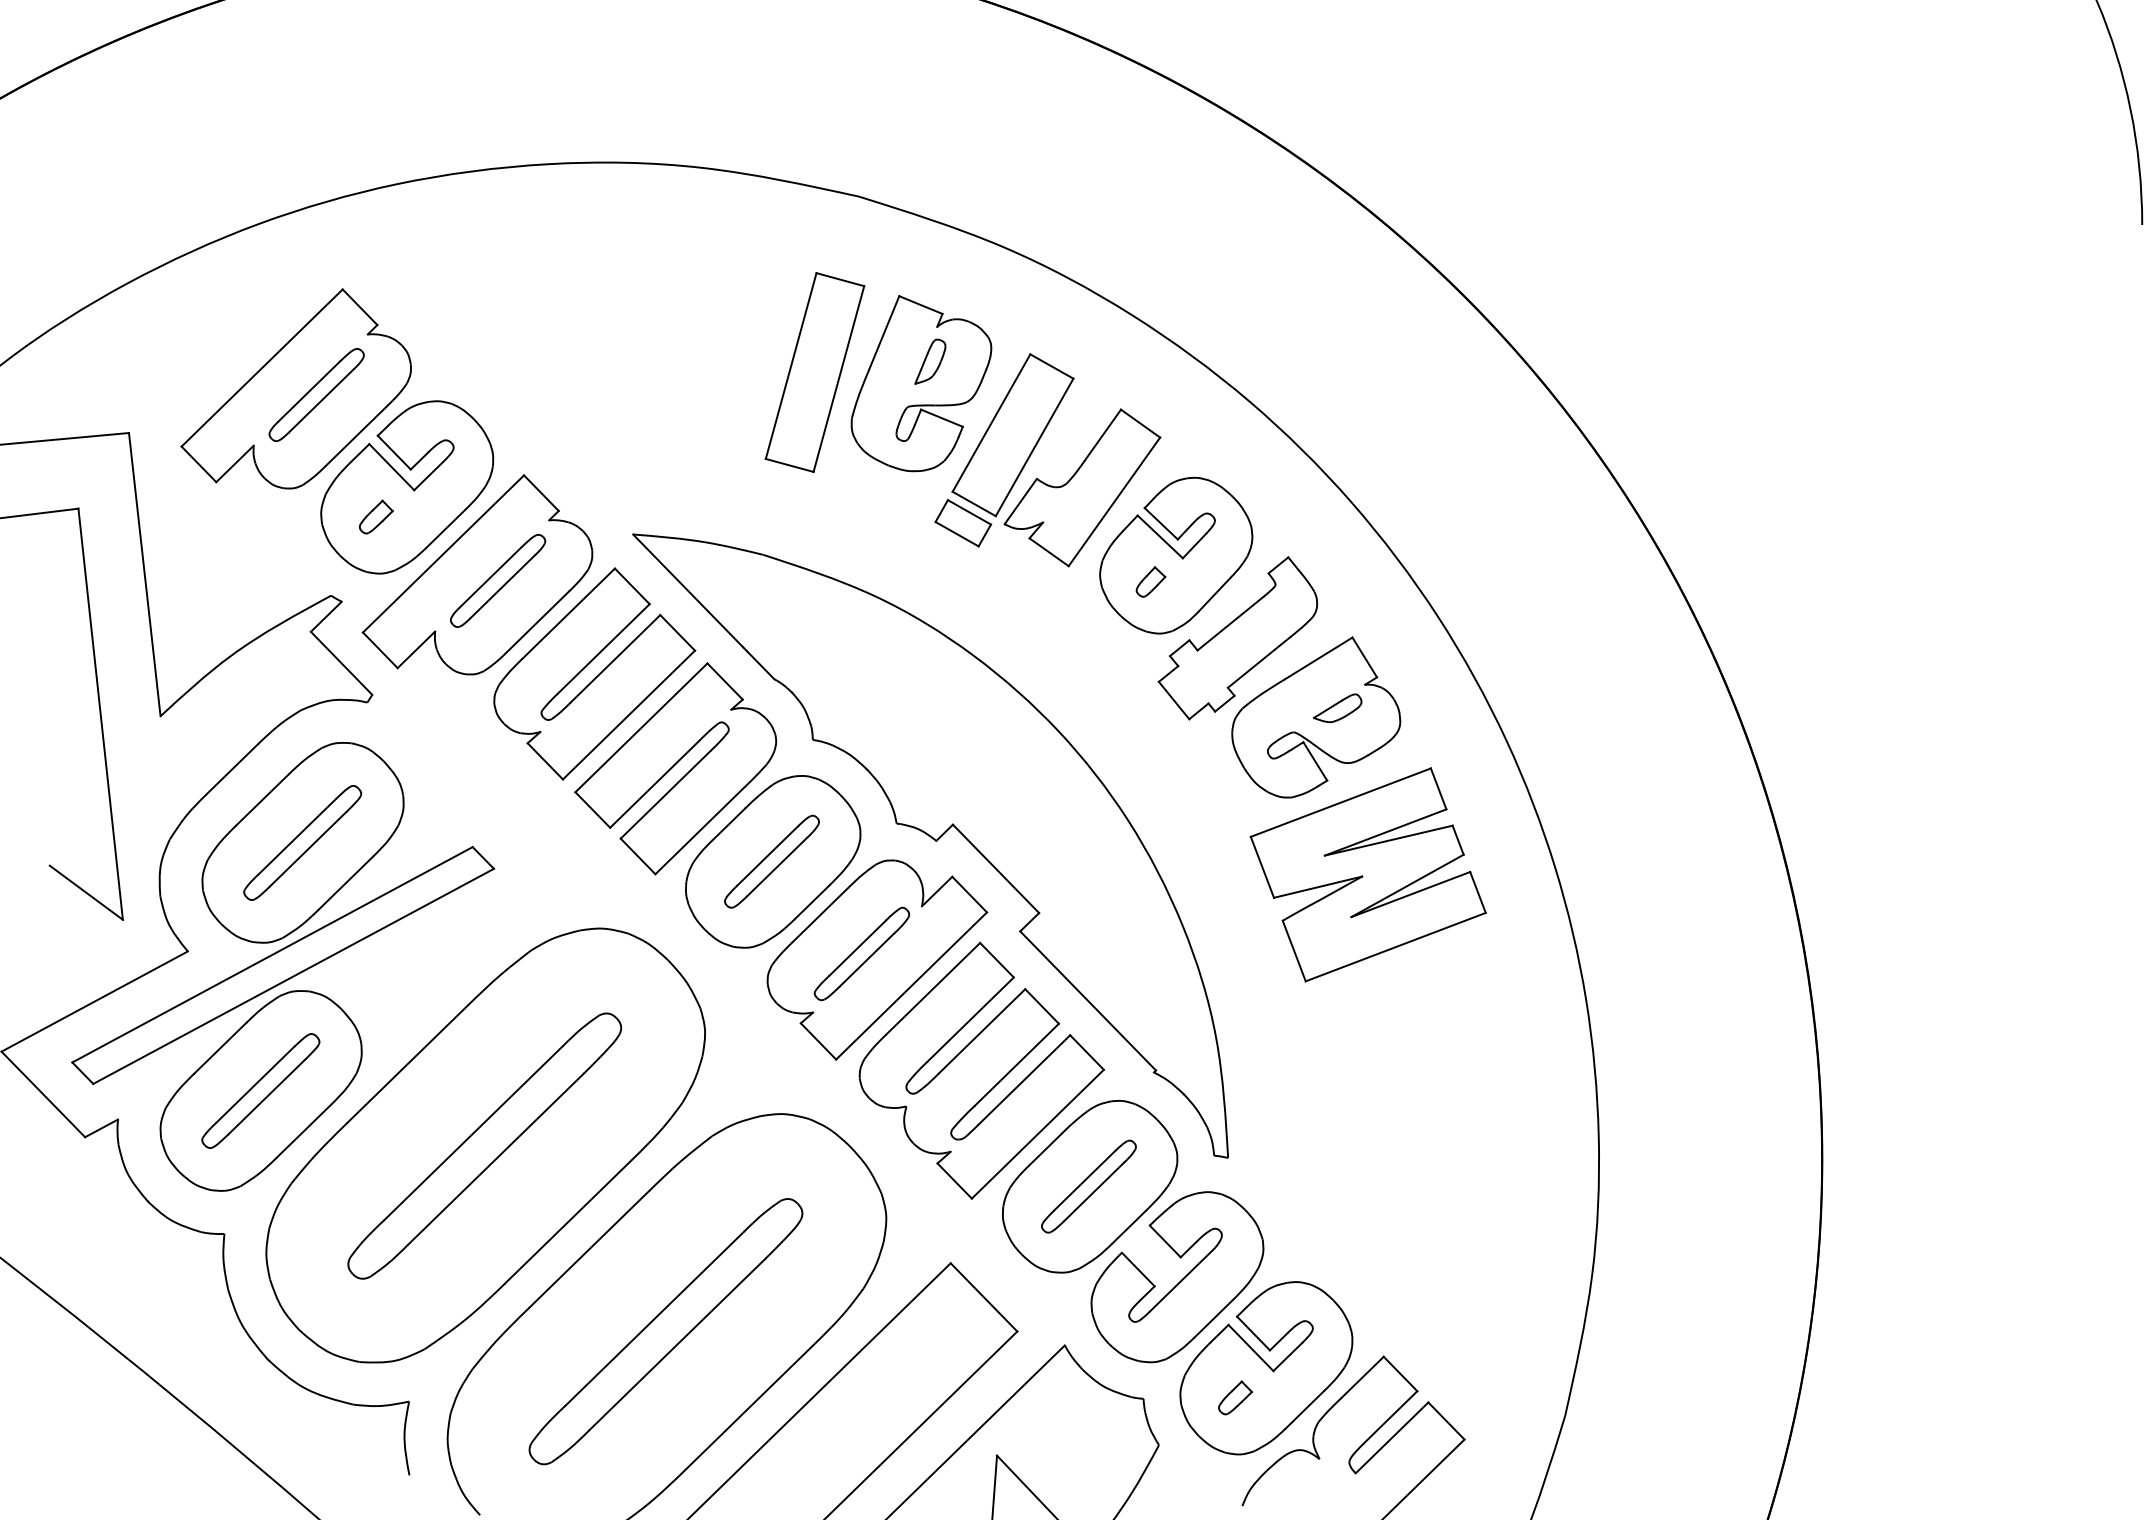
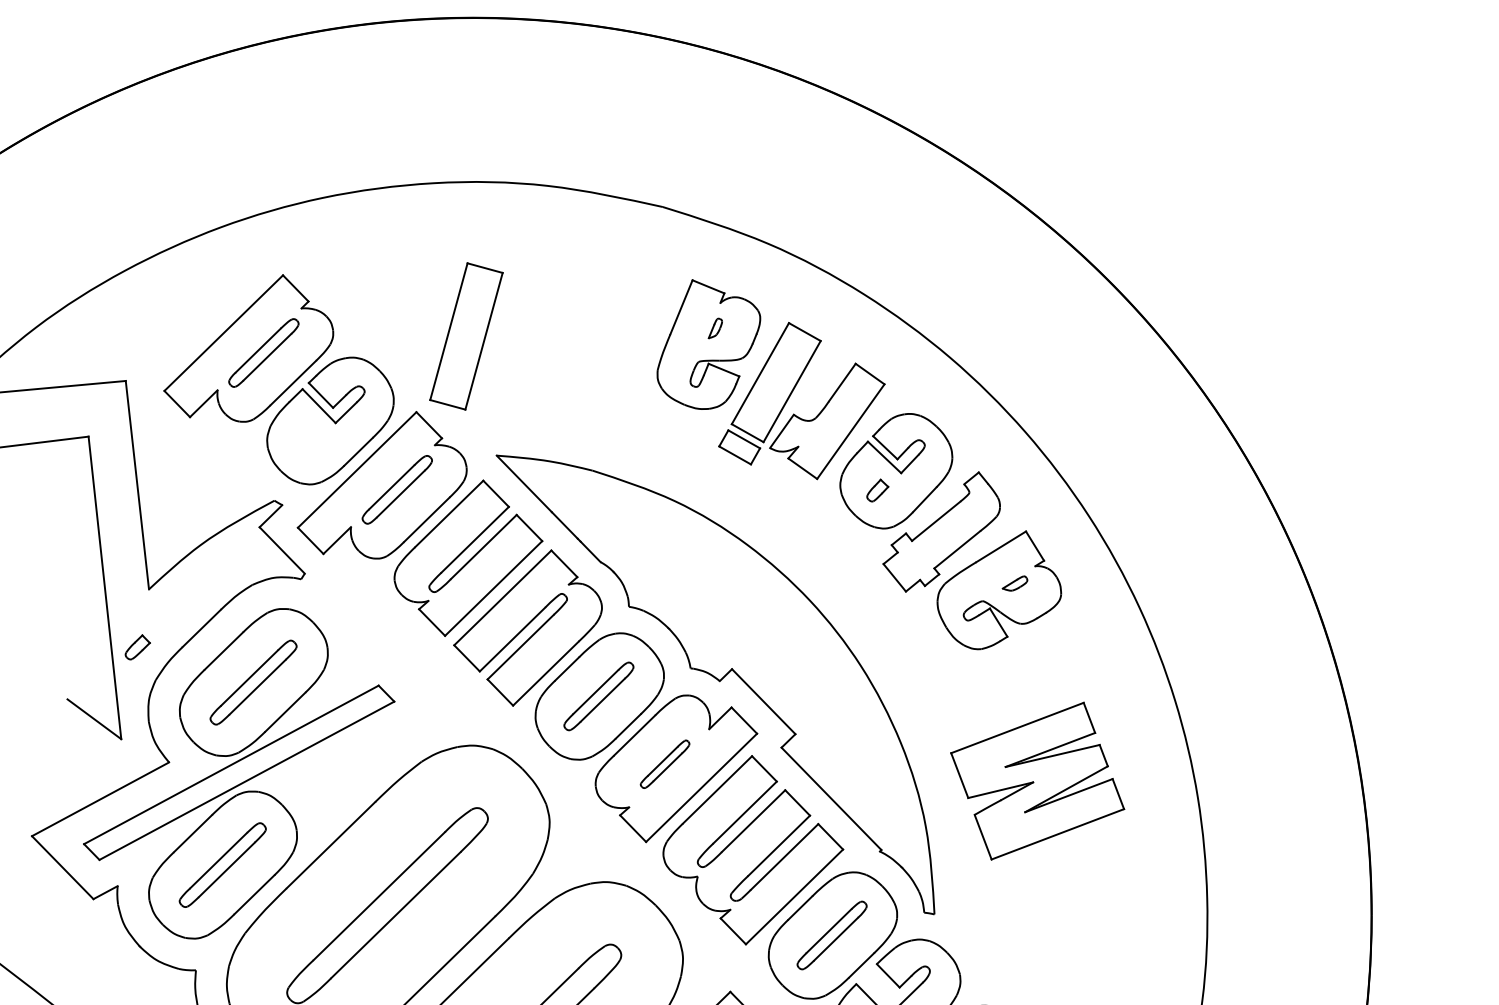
part: (930, 361) -> (715, 328), size x0.6
part: (814, 372) -> (466, 336), moved
part: (376, 516) -> (137, 646), moved
part: (1337, 708) -> (1014, 583), size x0.7
part: (1367, 874) -> (1037, 780), moved
part: (861, 953) -> (664, 763), size x0.7

